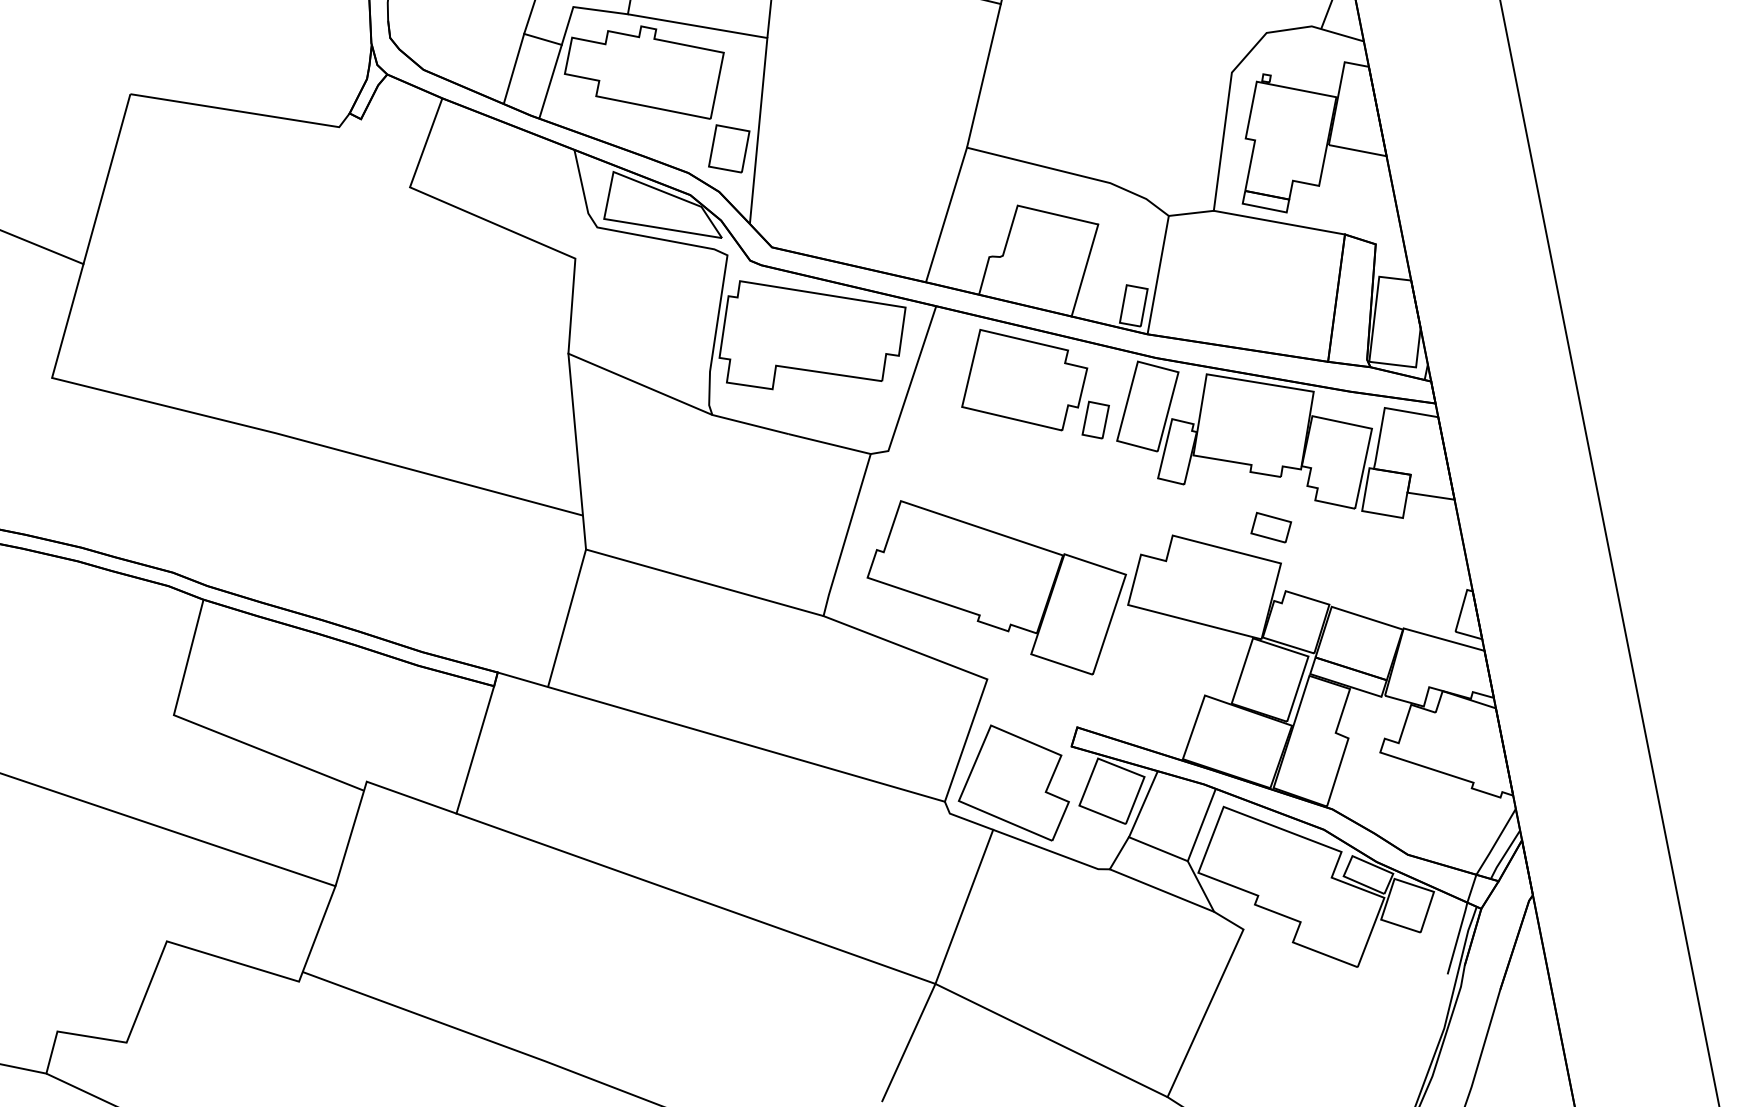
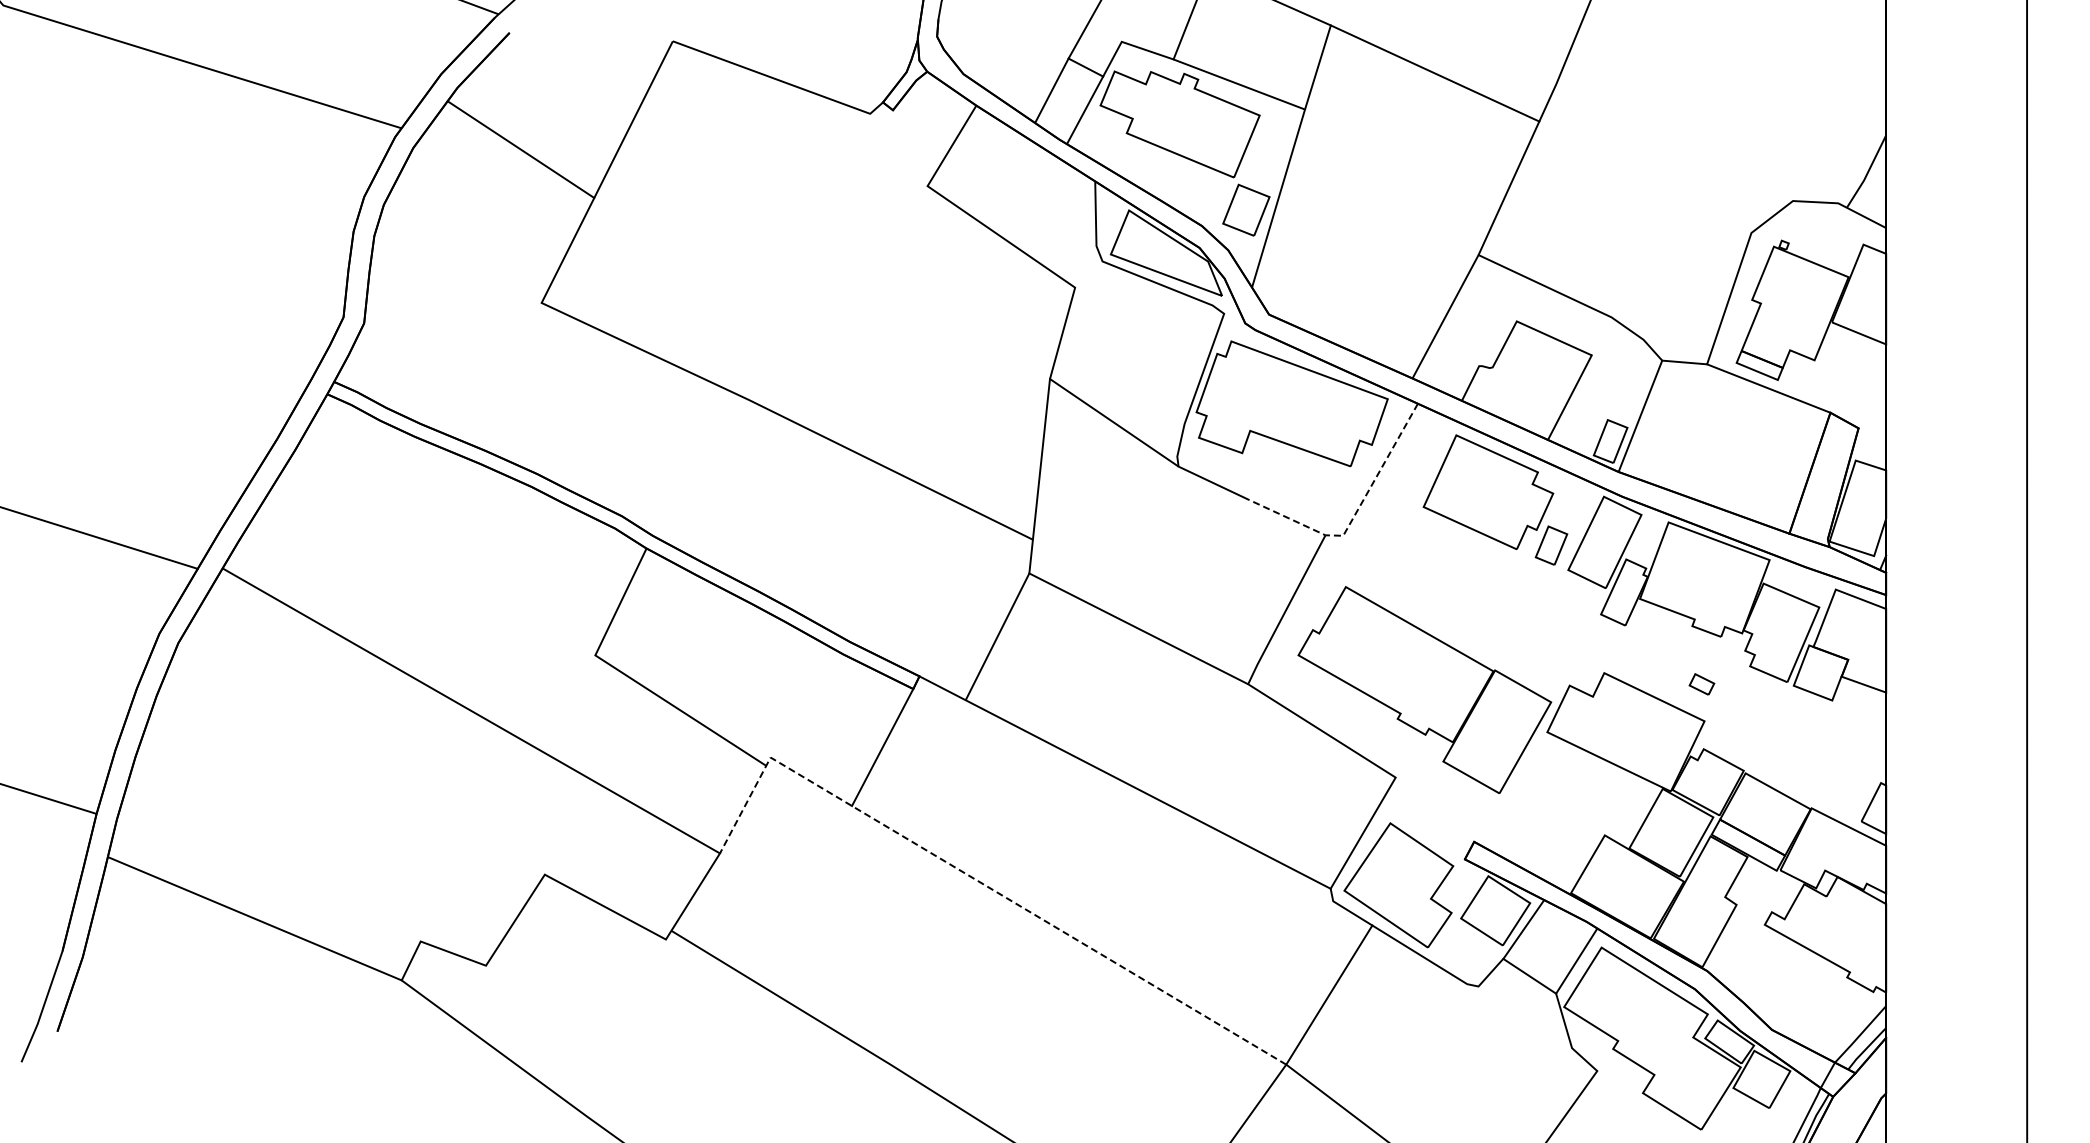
line: (896, 427) -> (1355, 514), solid -> dashed
part: (1270, 527) -> (1701, 684), size x0.6
line: (598, 863) -> (980, 882), solid -> dashed
line: (1162, 890) -> (1525, 1017), removed

